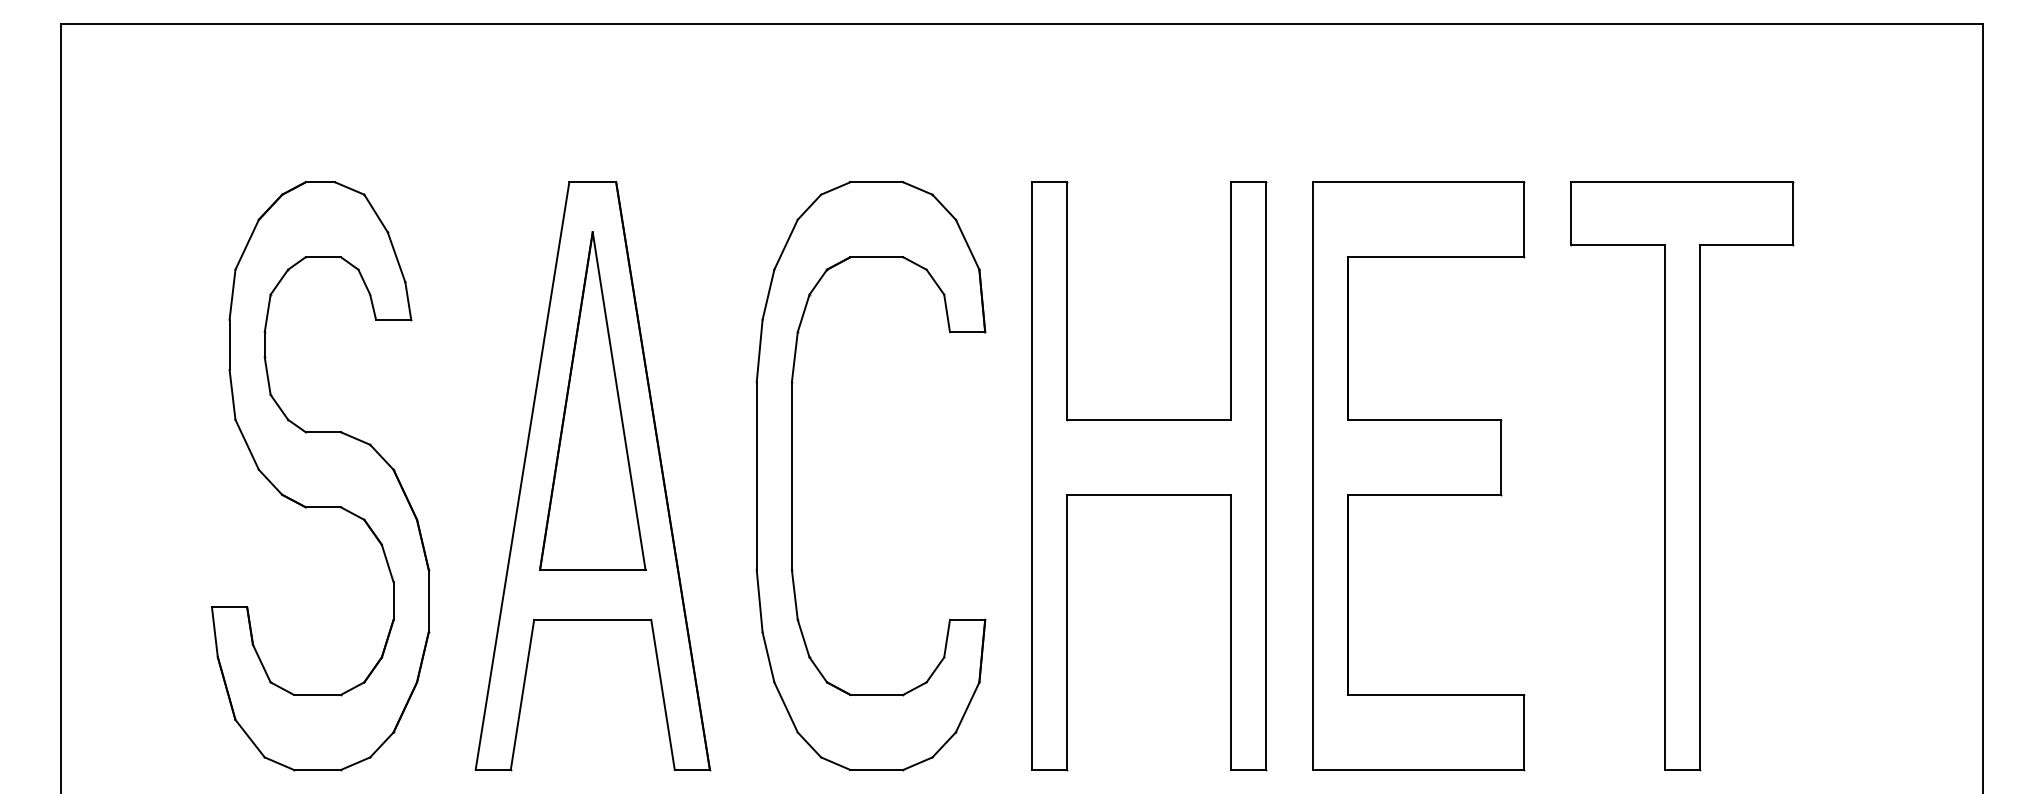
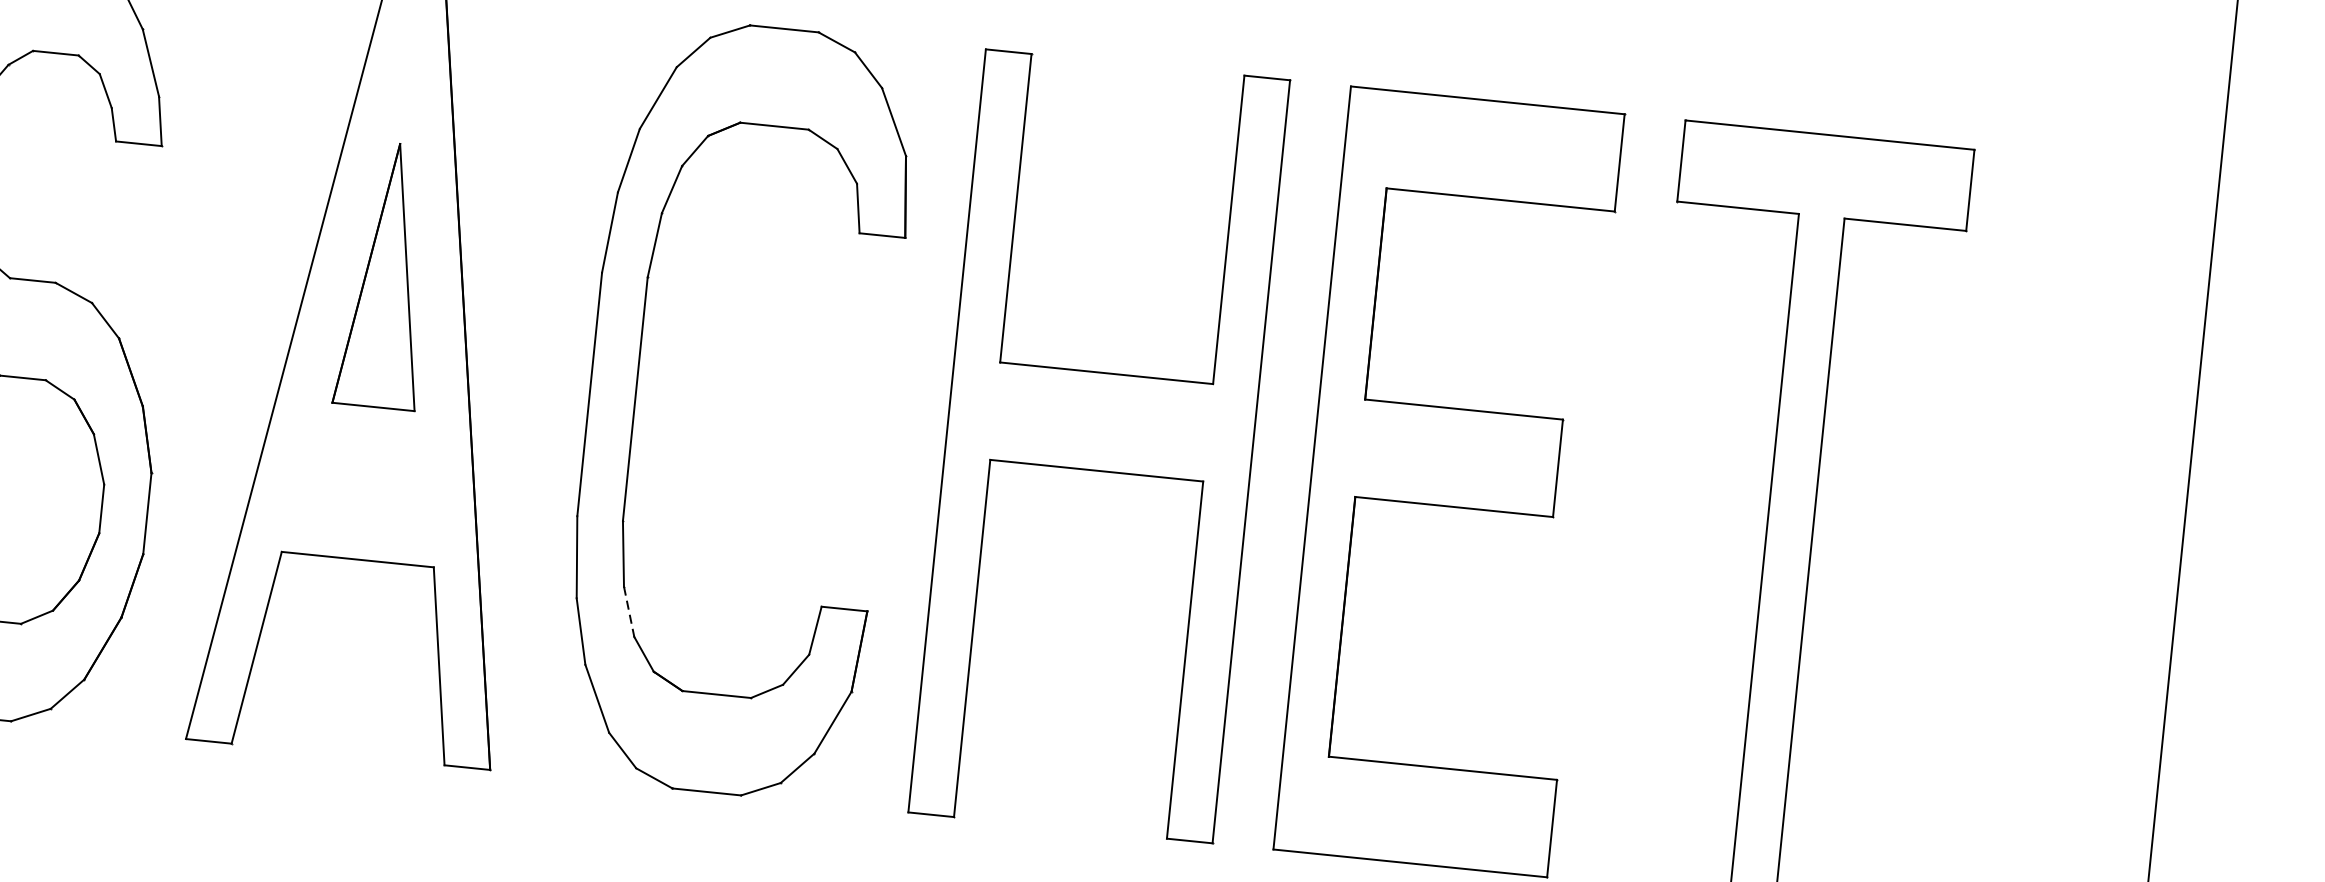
part: (592, 400) -> (386, 274), size x0.6
line: (803, 638) -> (628, 611), solid -> dashed

